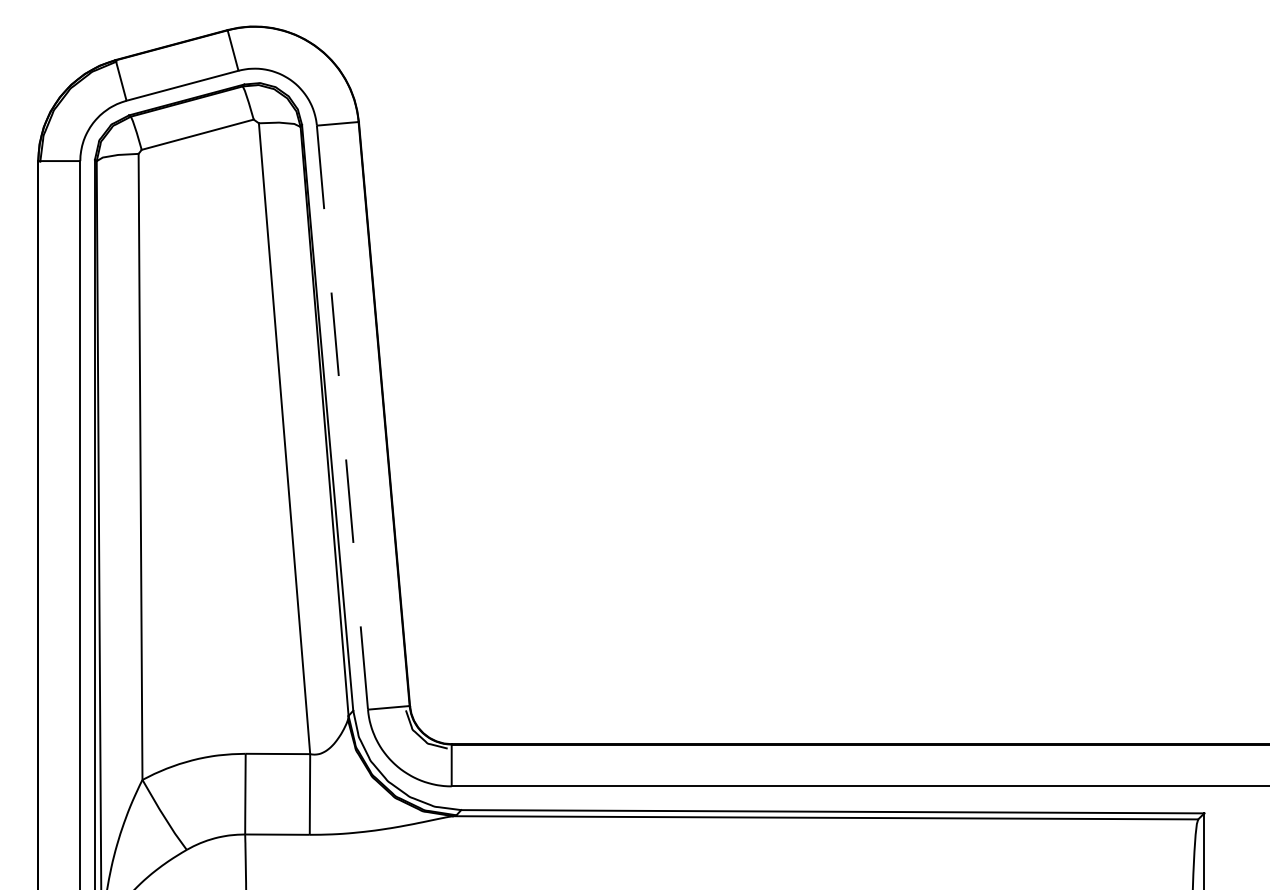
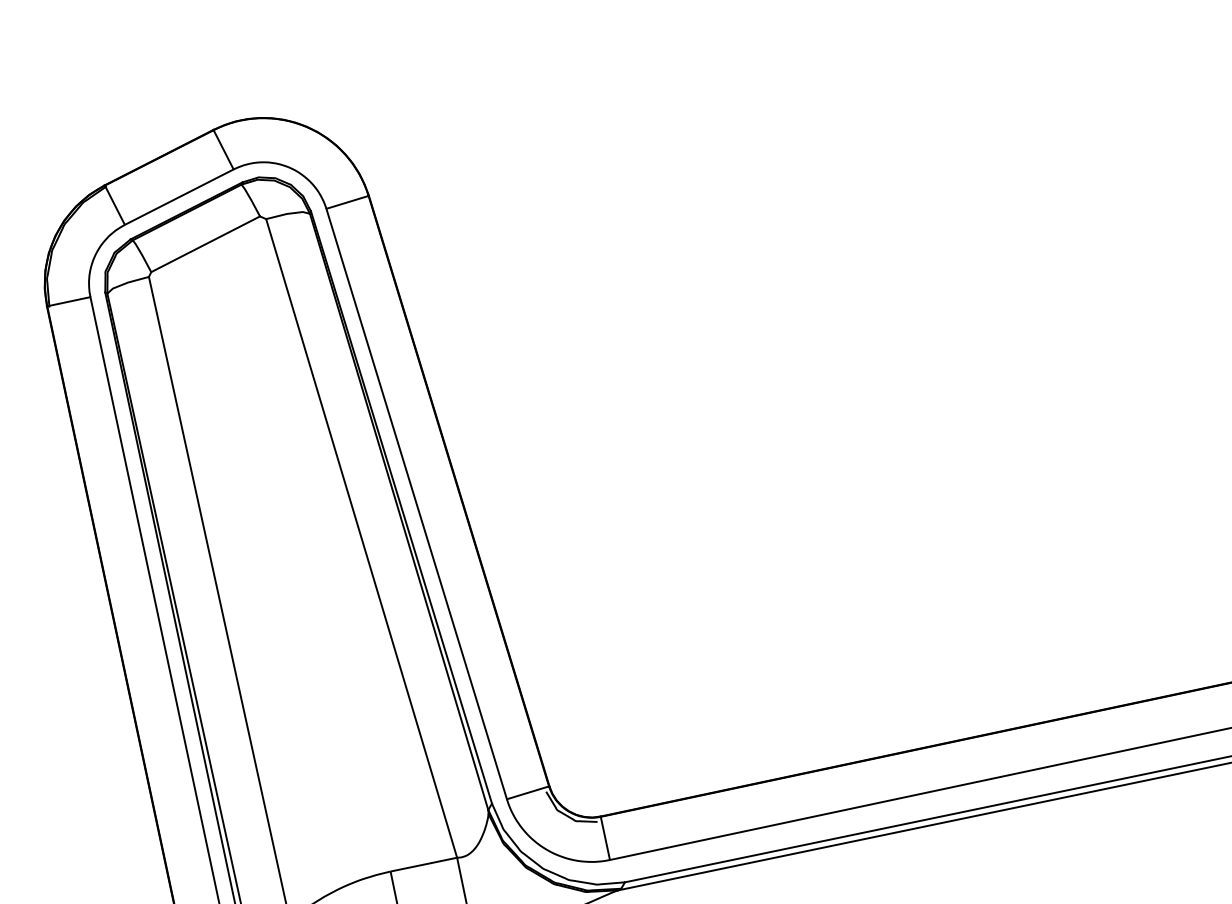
line: (342, 418) -> (416, 504), dashed -> solid

